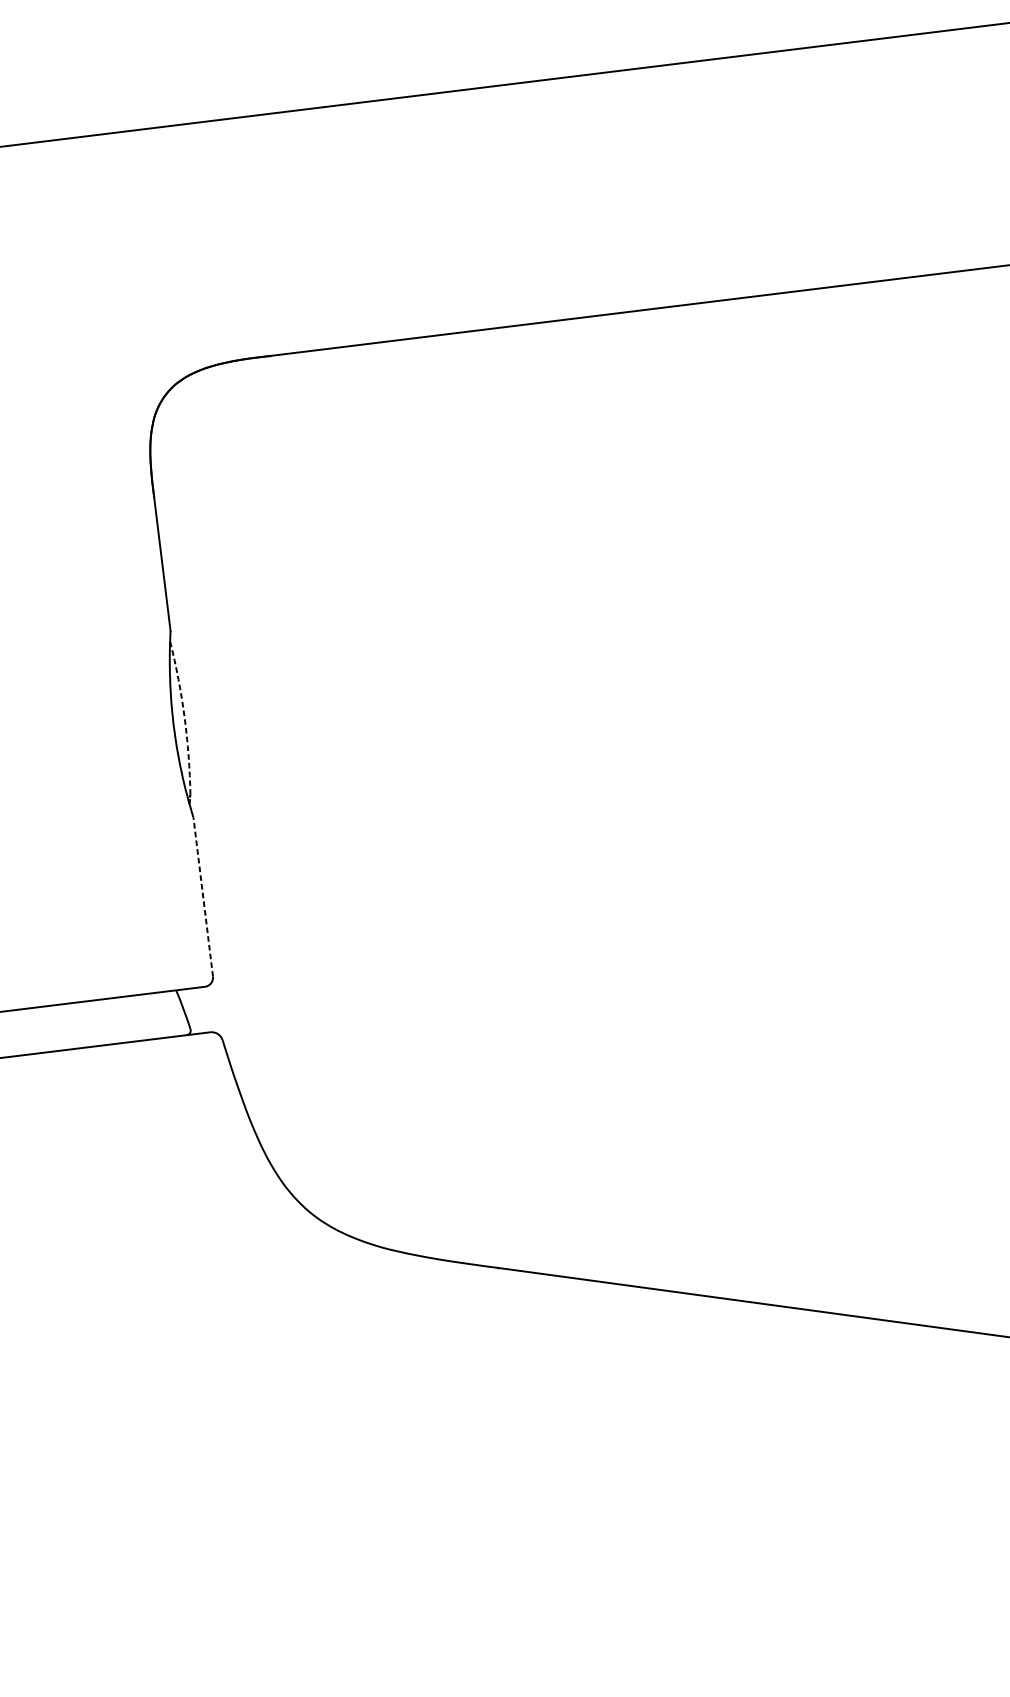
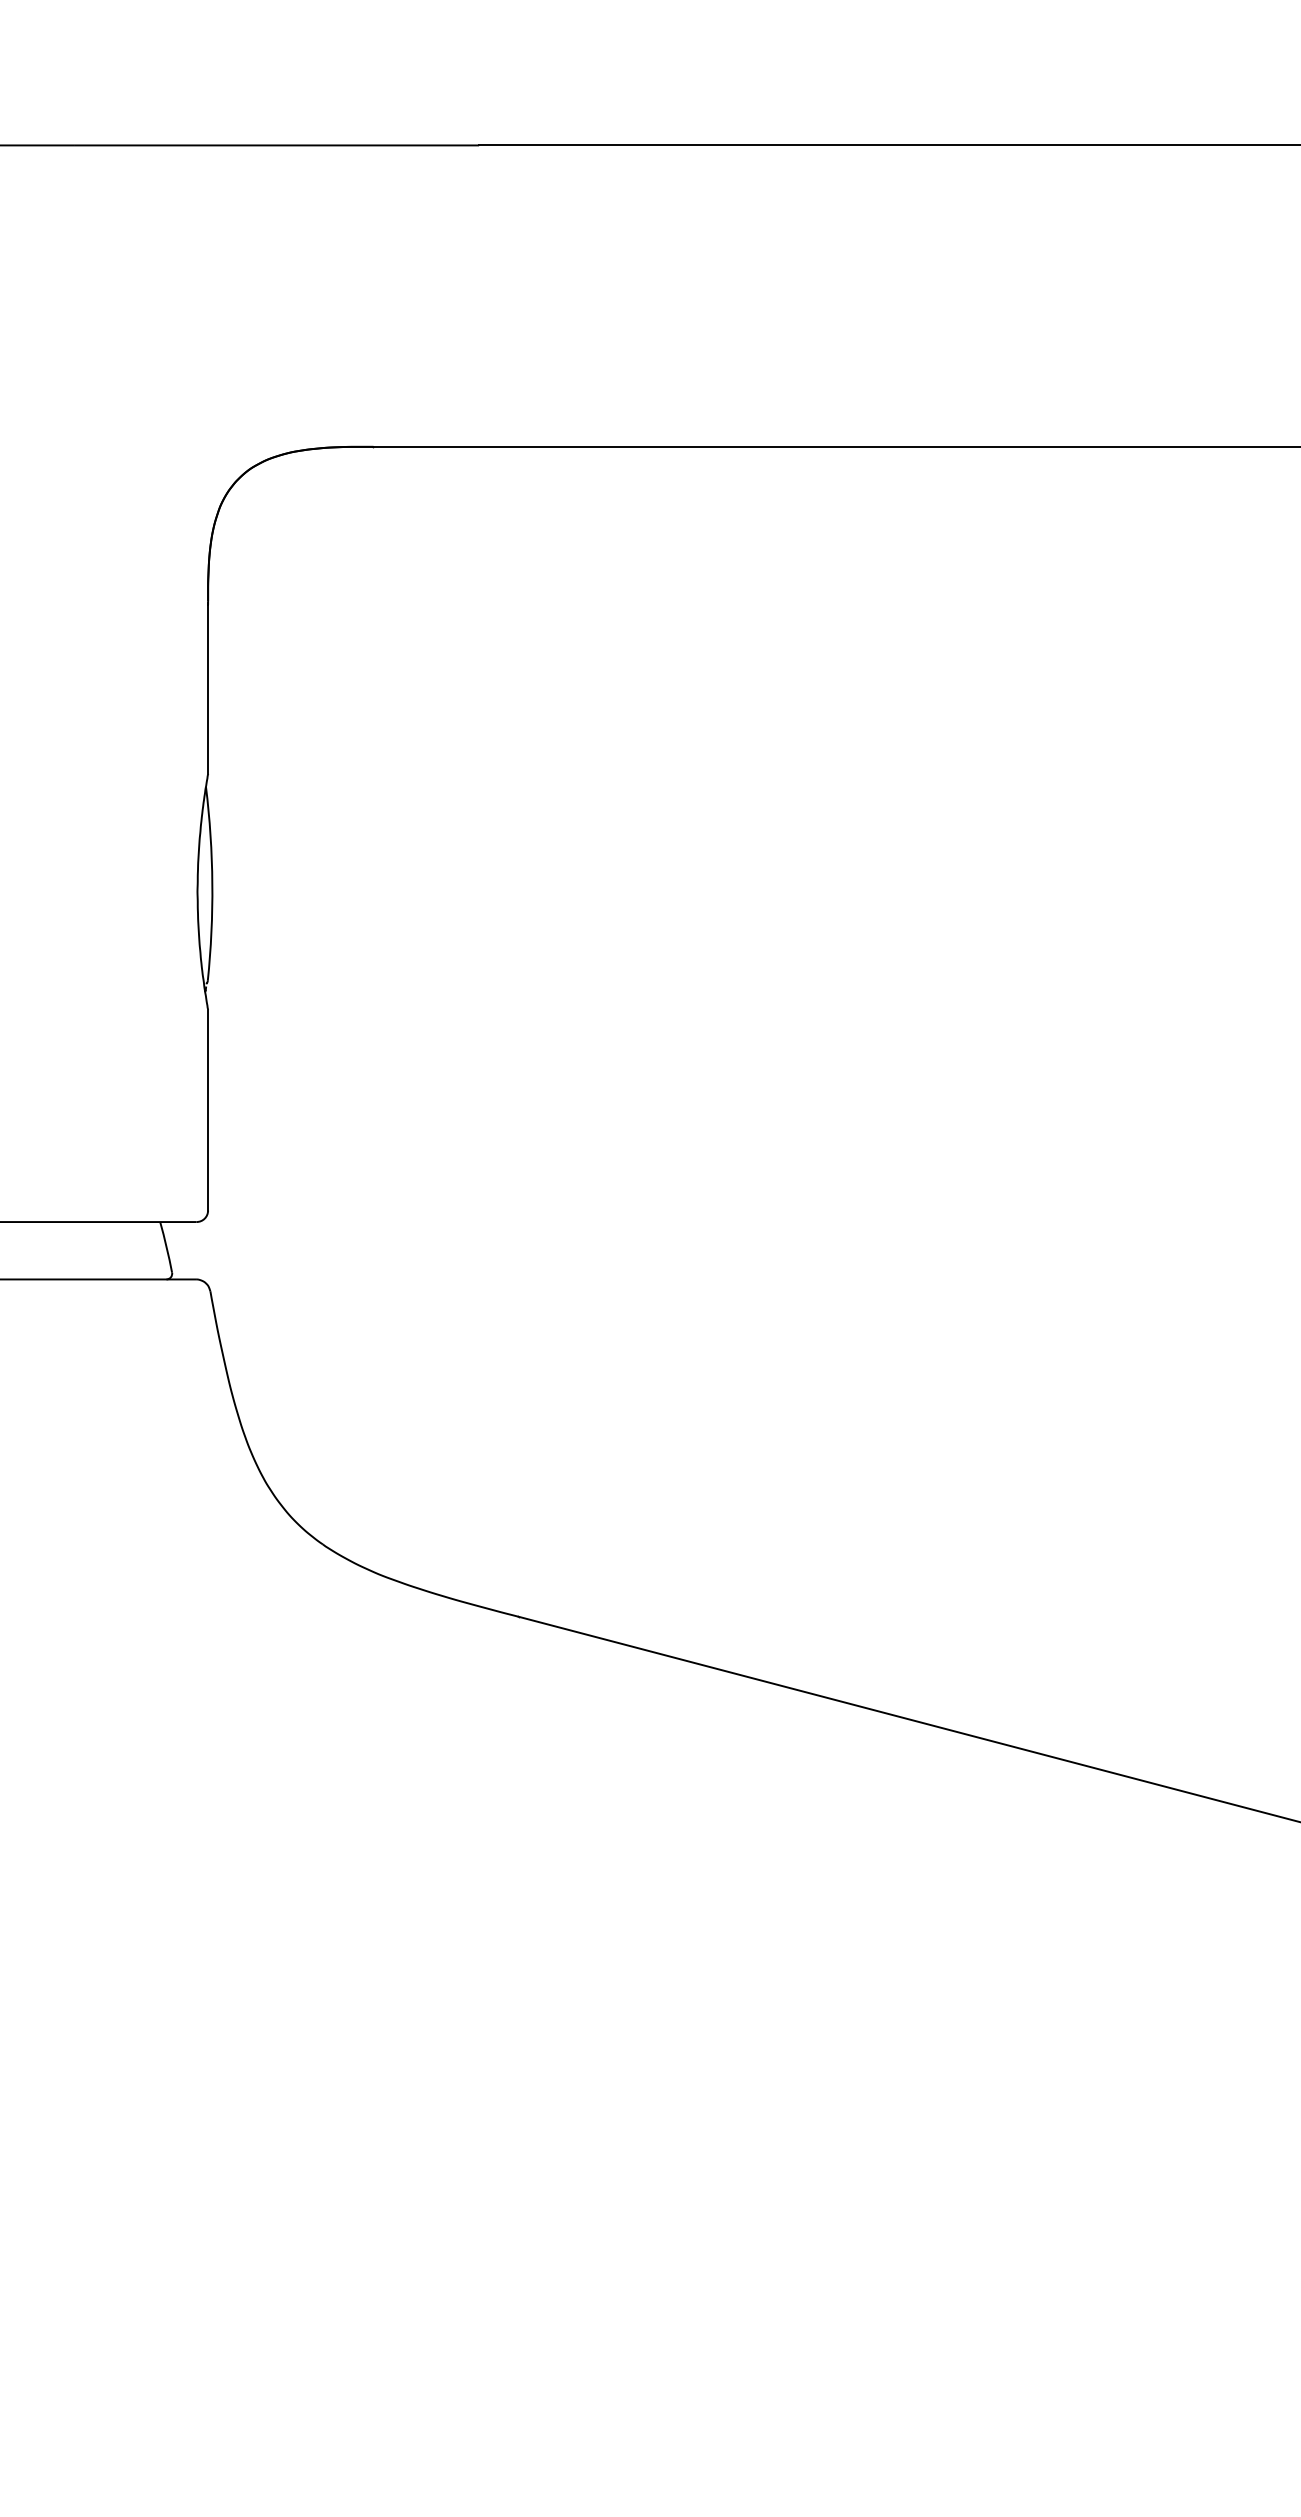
arc: (184, 717) -> (212, 883), dashed -> solid
line: (203, 896) -> (208, 1109), dashed -> solid

